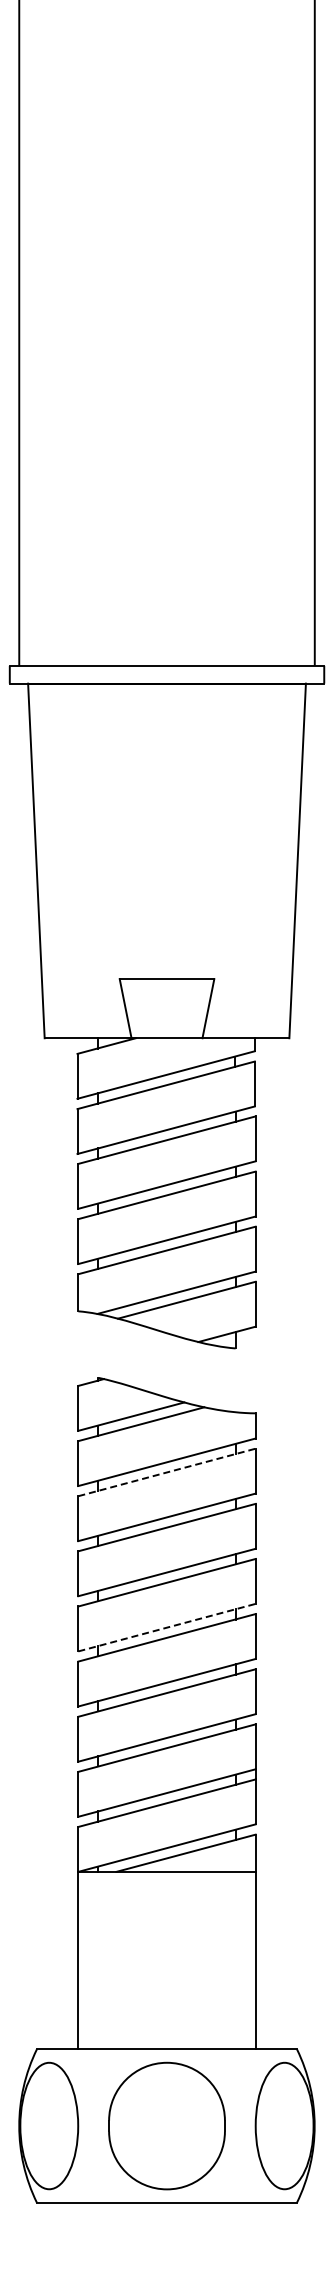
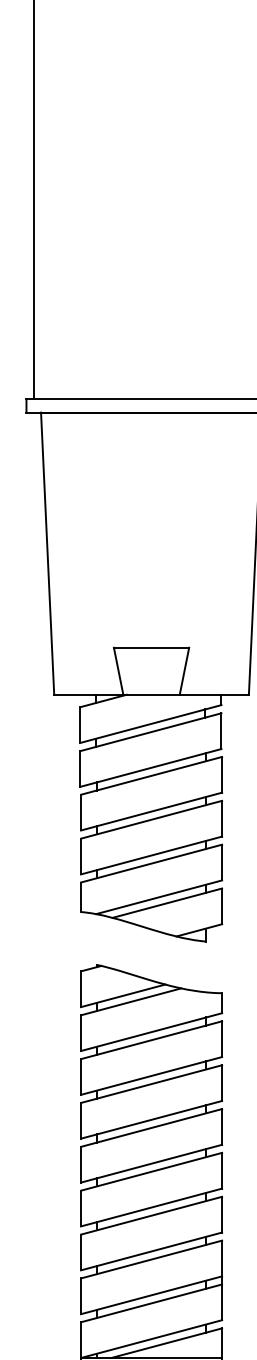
line: (167, 1472) -> (151, 1040), dashed -> solid
line: (167, 1627) -> (151, 1163), dashed -> solid

